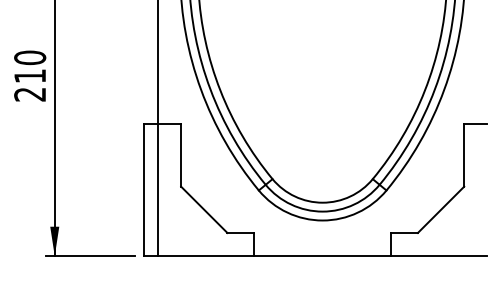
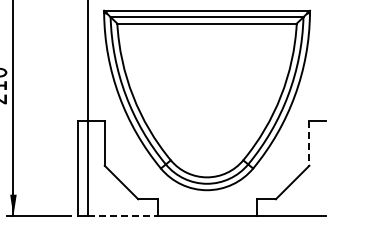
line: (464, 155) -> (309, 143), solid -> dashed
line: (205, 255) -> (122, 215), solid -> dashed

